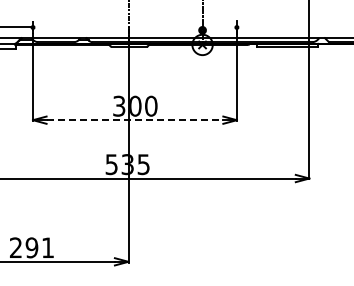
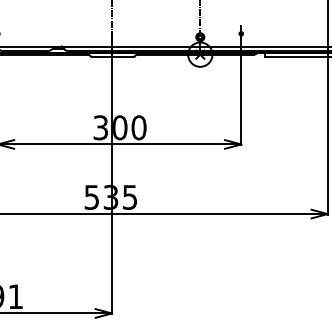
line: (135, 120) -> (120, 144), dashed -> solid

